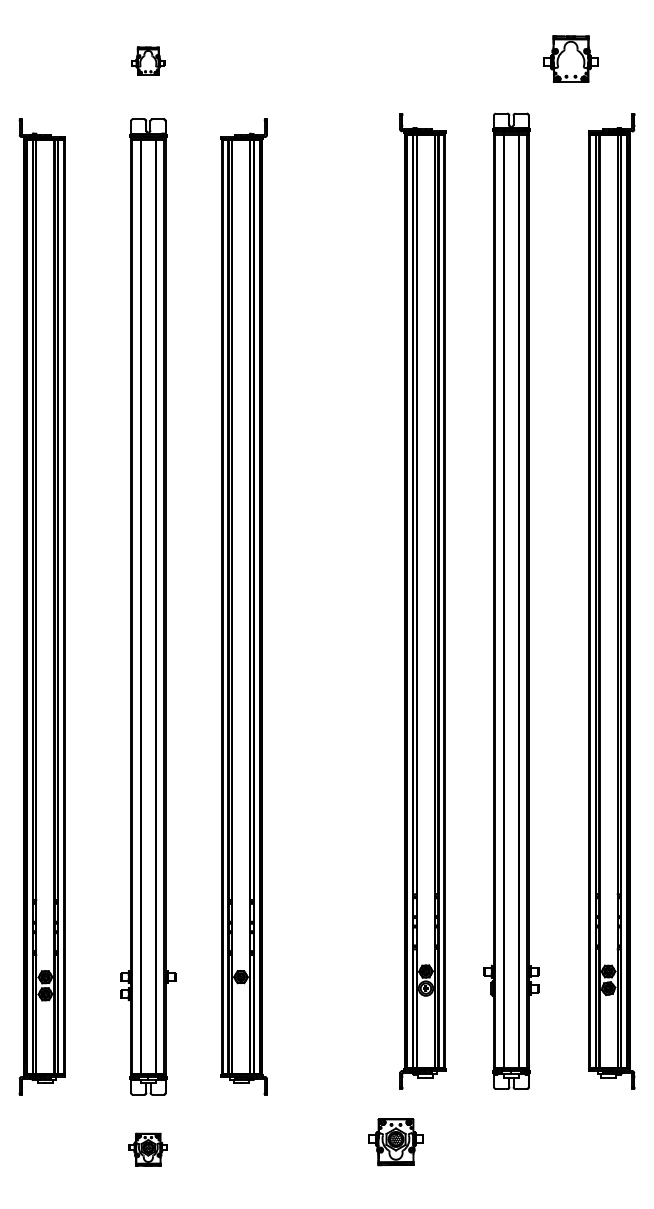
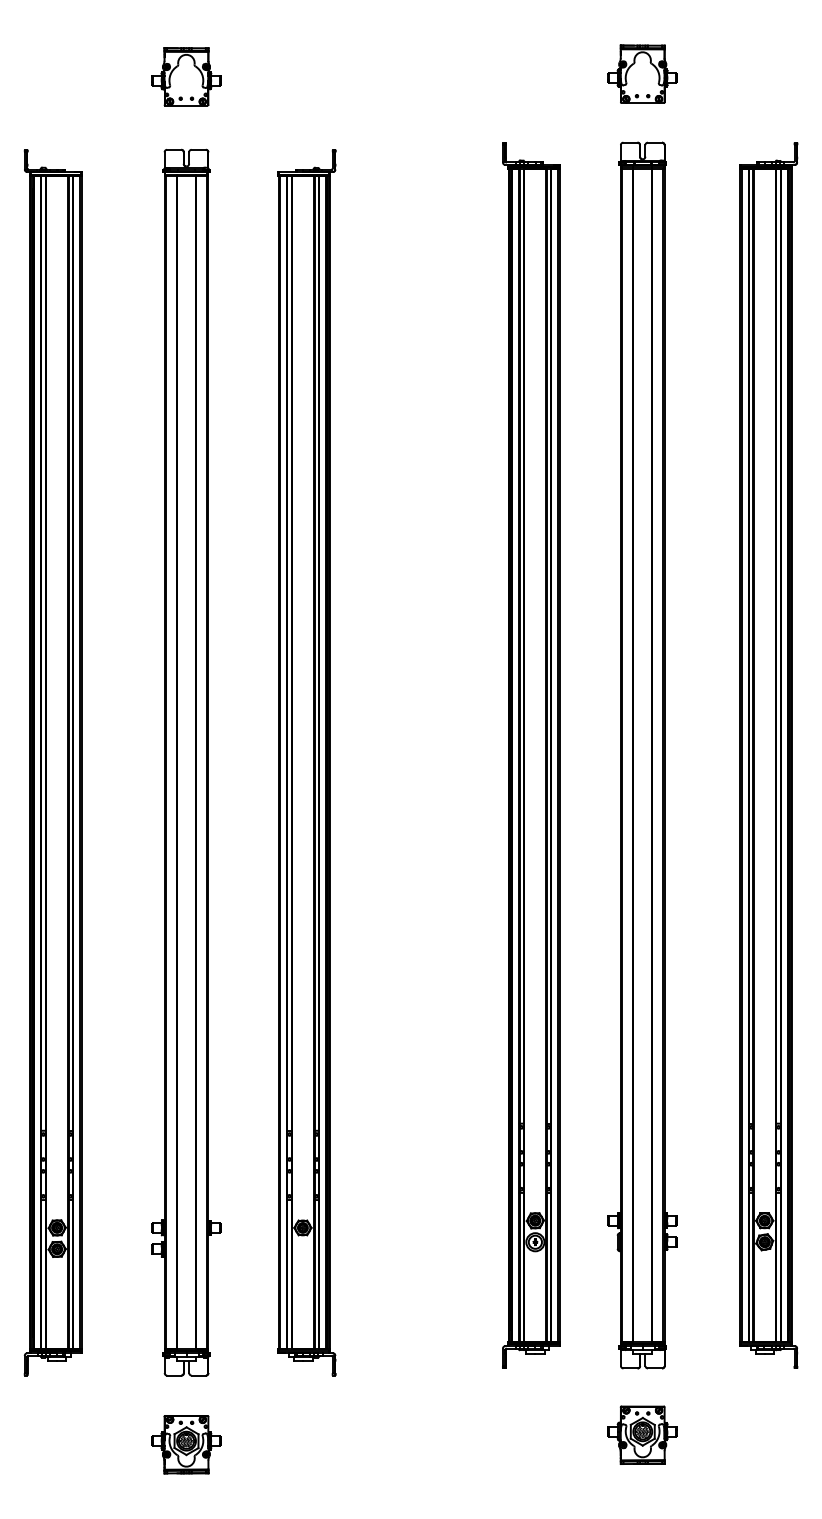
part: (570, 58) -> (642, 73), moved
part: (148, 61) -> (186, 76), size x1.67
part: (395, 1141) -> (642, 1434), moved
part: (148, 1149) -> (186, 1444), size x1.43

